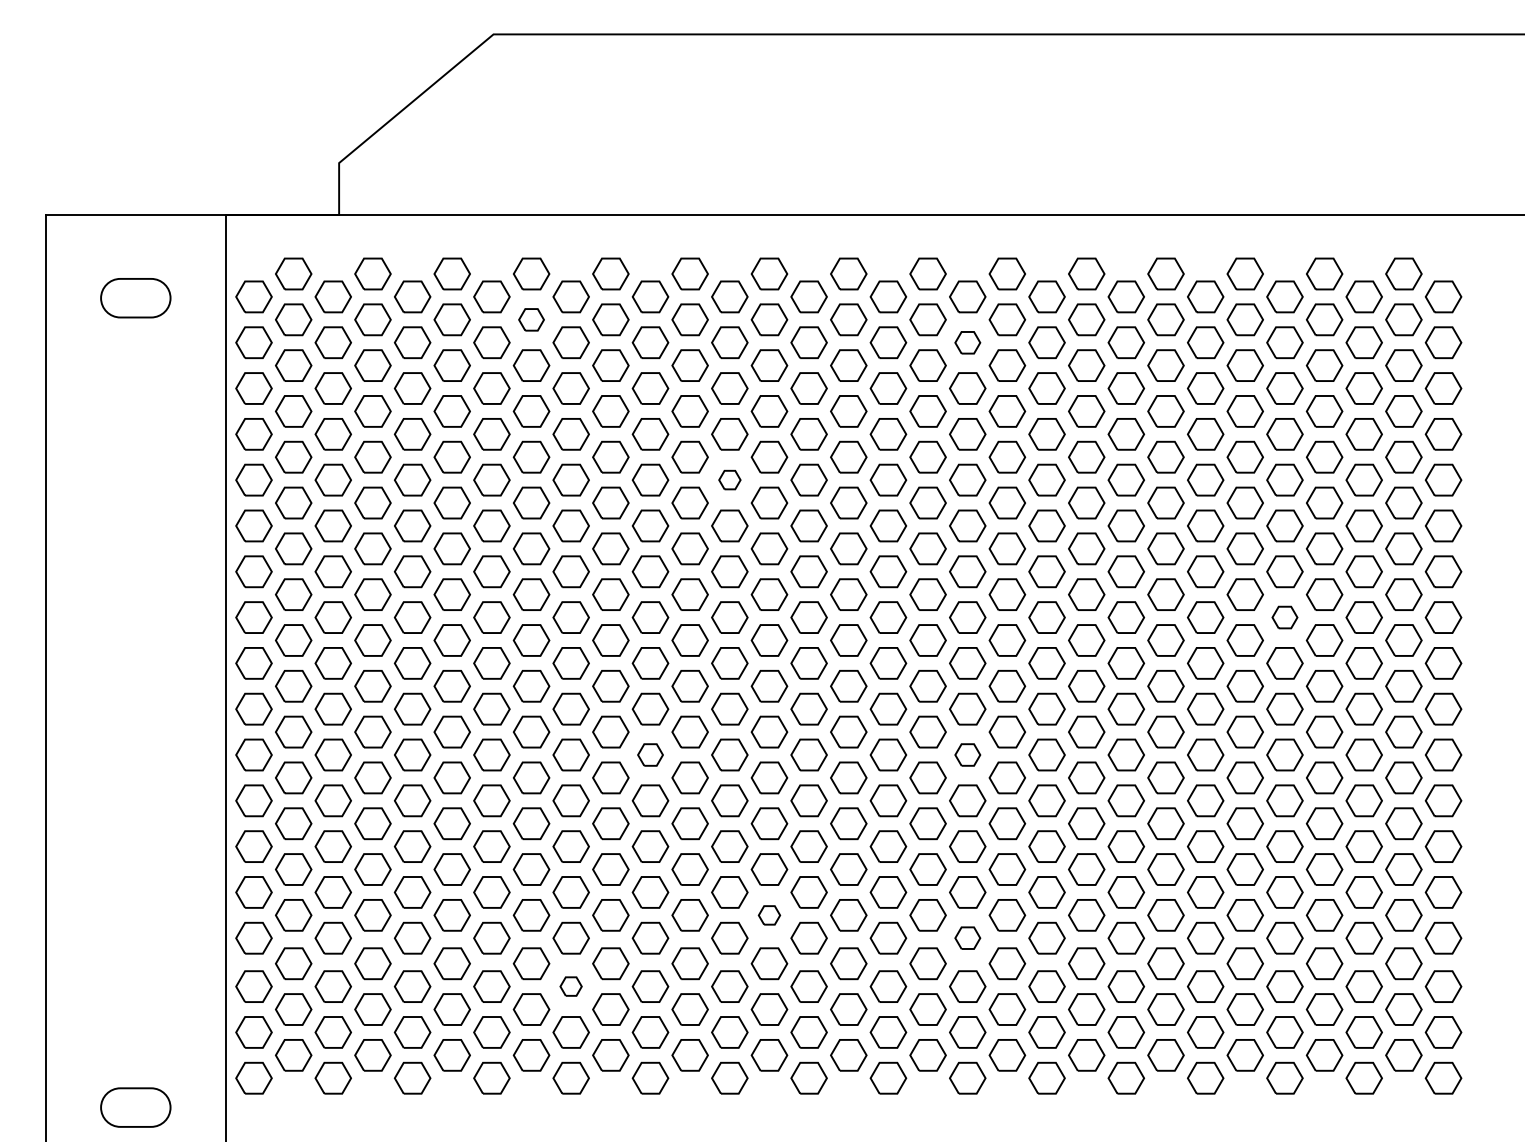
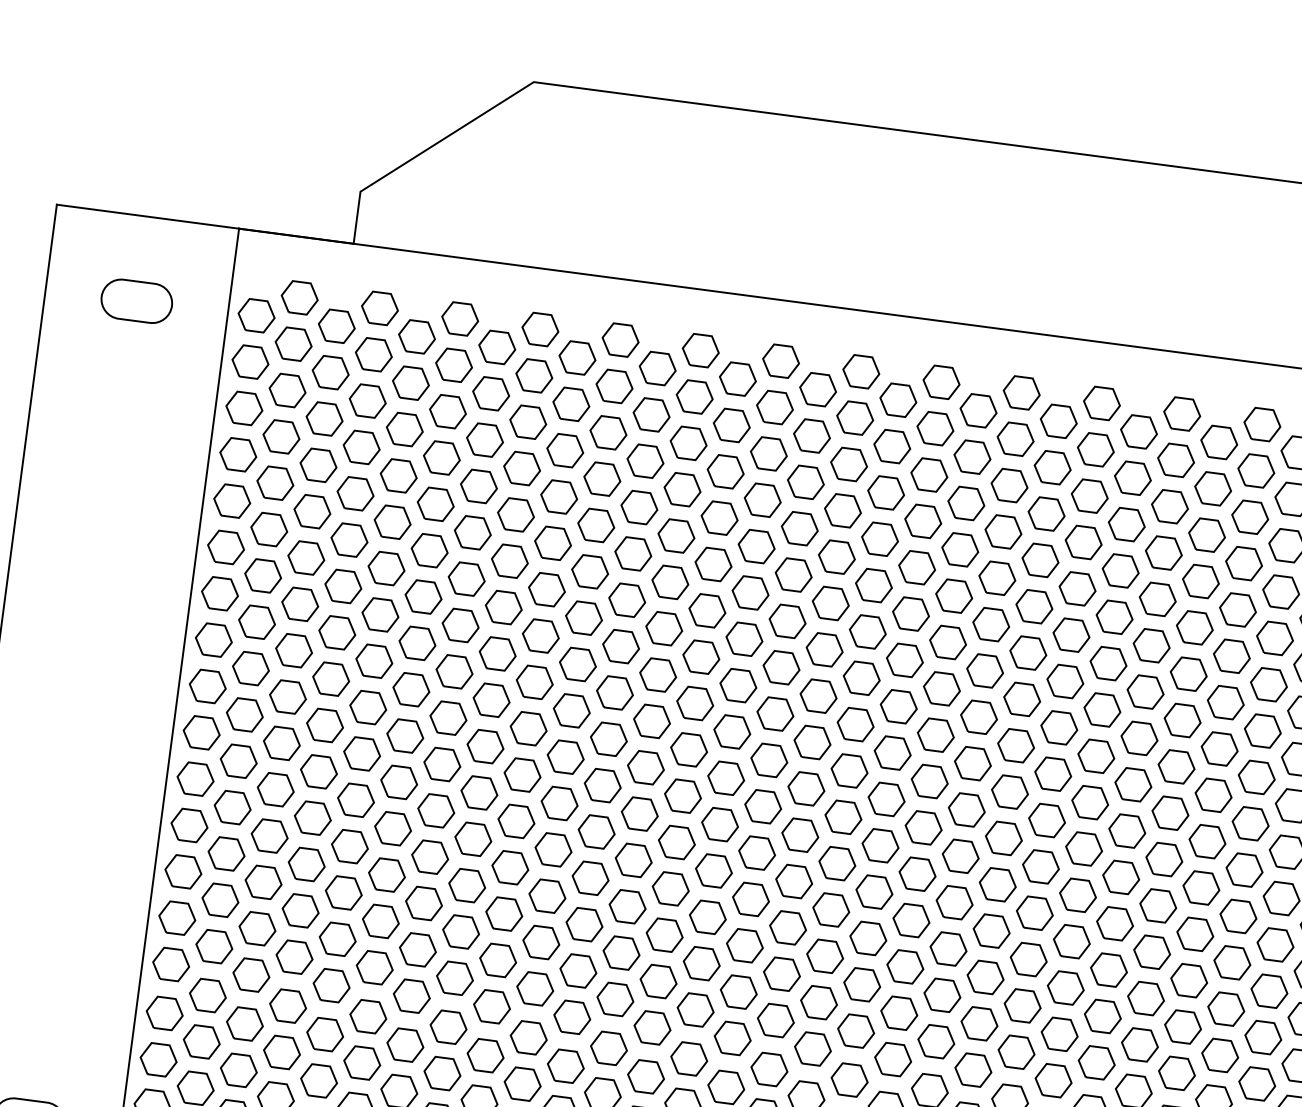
part: (531, 319) -> (534, 375), size x1.43
part: (967, 342) -> (972, 456), size x1.43
part: (729, 479) -> (713, 563), size x1.67
part: (1284, 617) -> (1256, 777), size x1.43
part: (650, 754) -> (596, 831), size x1.43
part: (967, 754) -> (917, 873), size x1.43
part: (769, 915) -> (695, 1010), size x1.67
part: (967, 937) -> (893, 1058), size x1.43
part: (570, 986) -> (484, 1055), size x1.67

